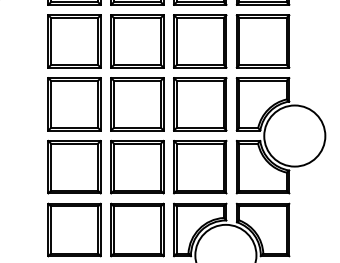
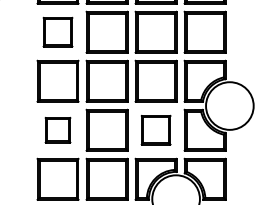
part: (74, 41) -> (58, 32), size x0.7
part: (74, 166) -> (58, 129), size x0.6
part: (200, 166) -> (156, 129), size x0.7

